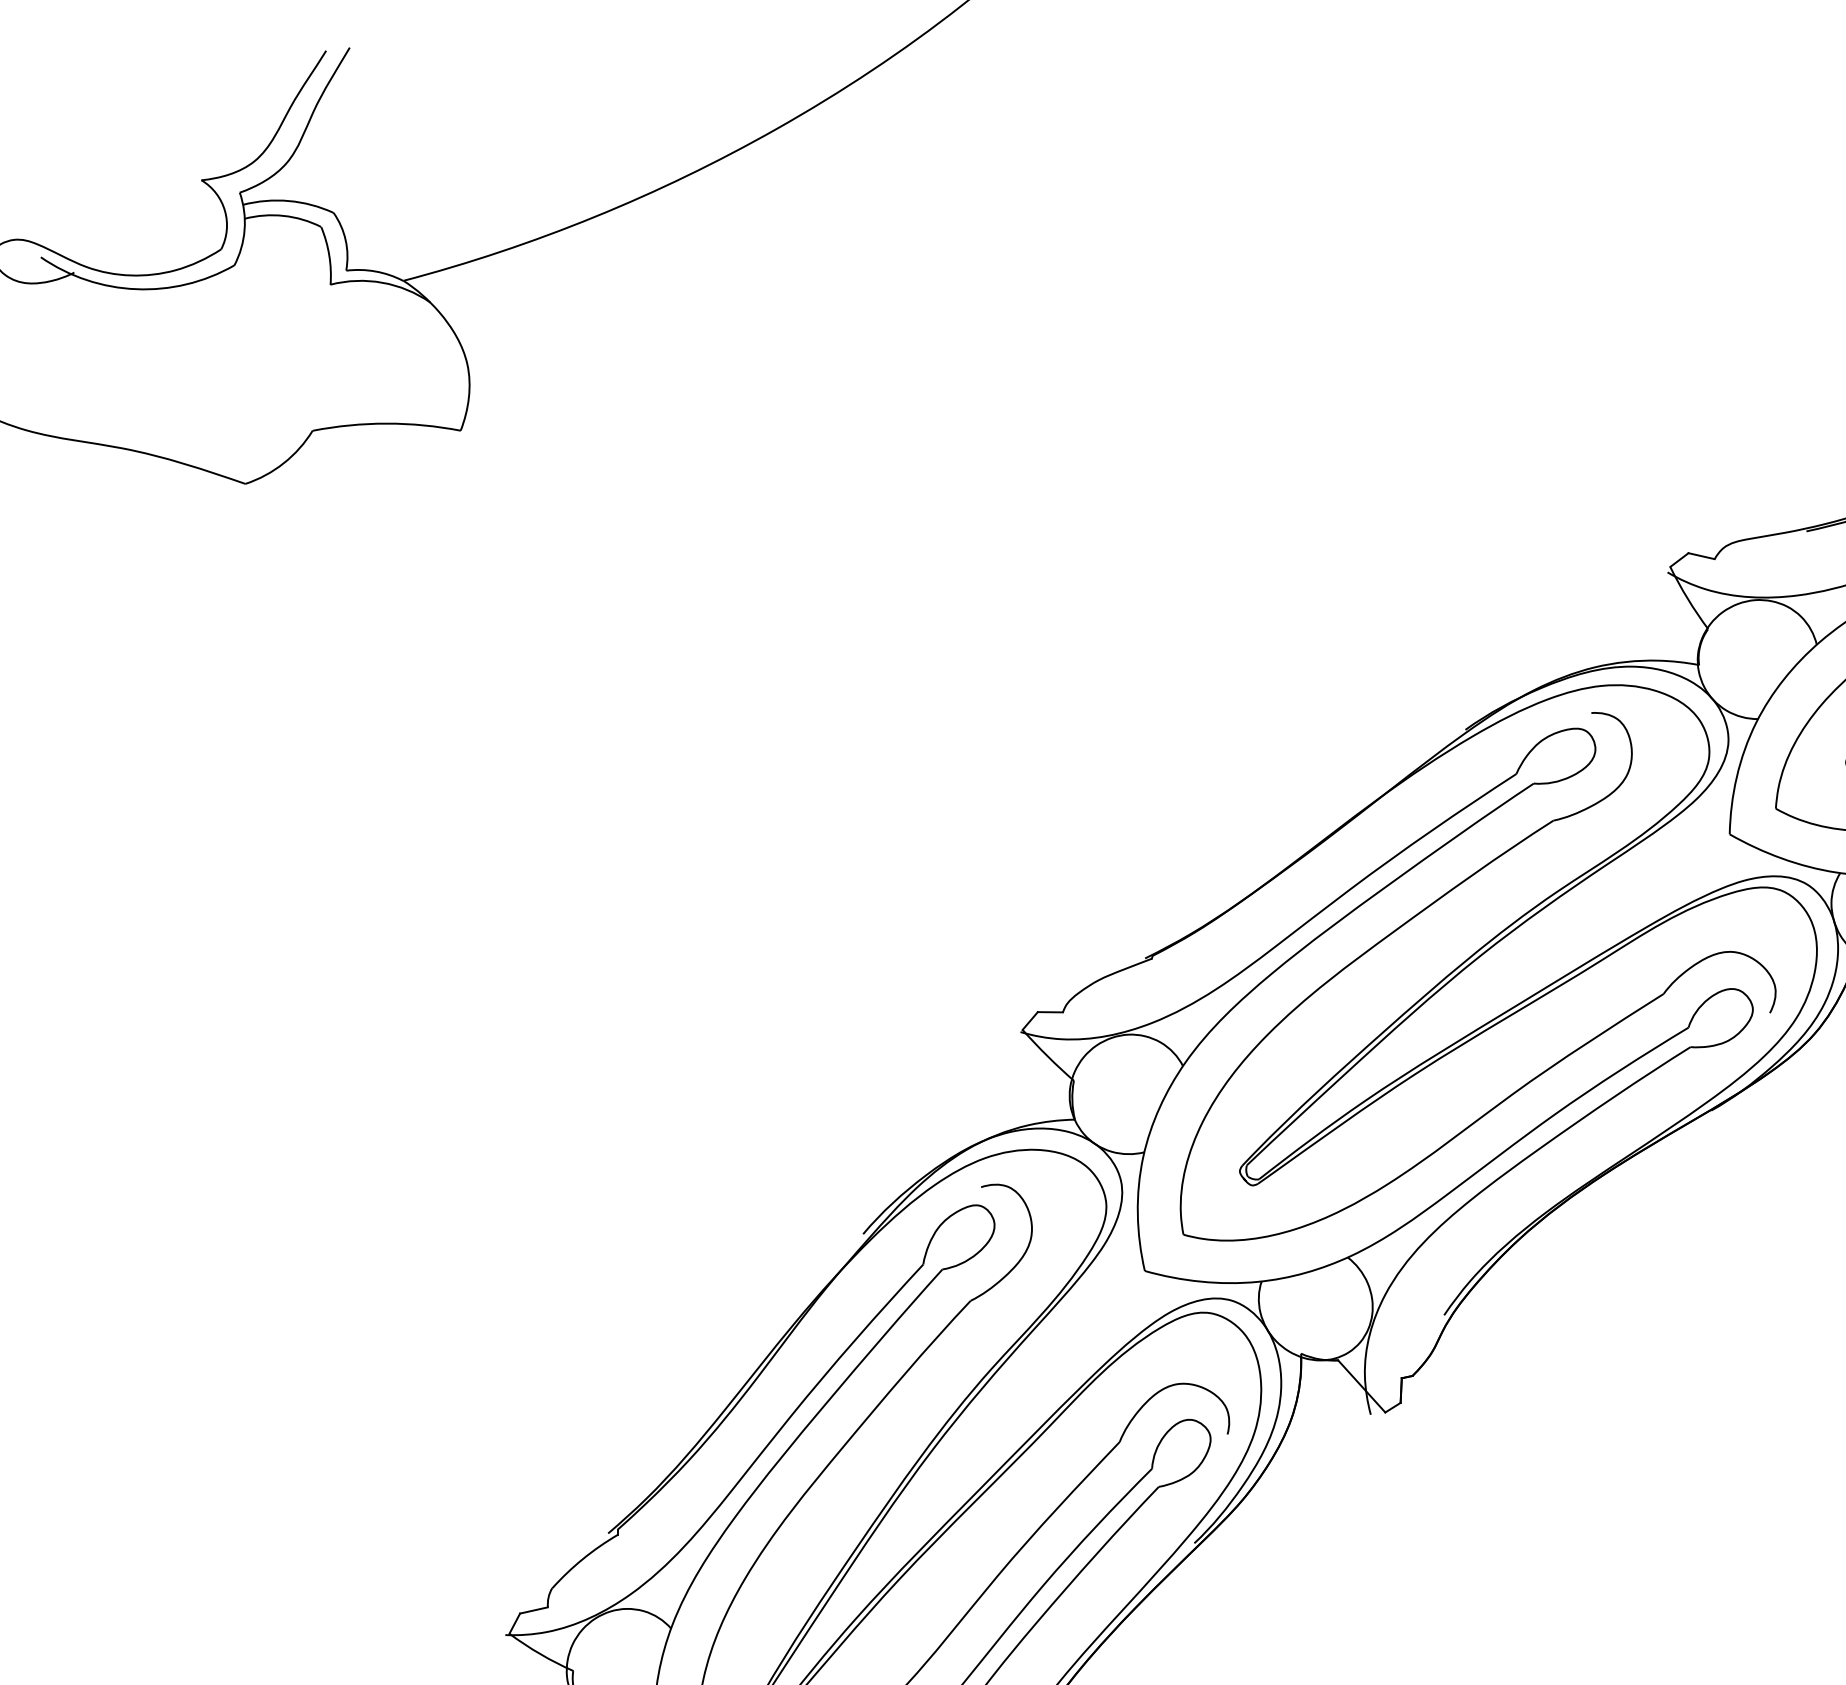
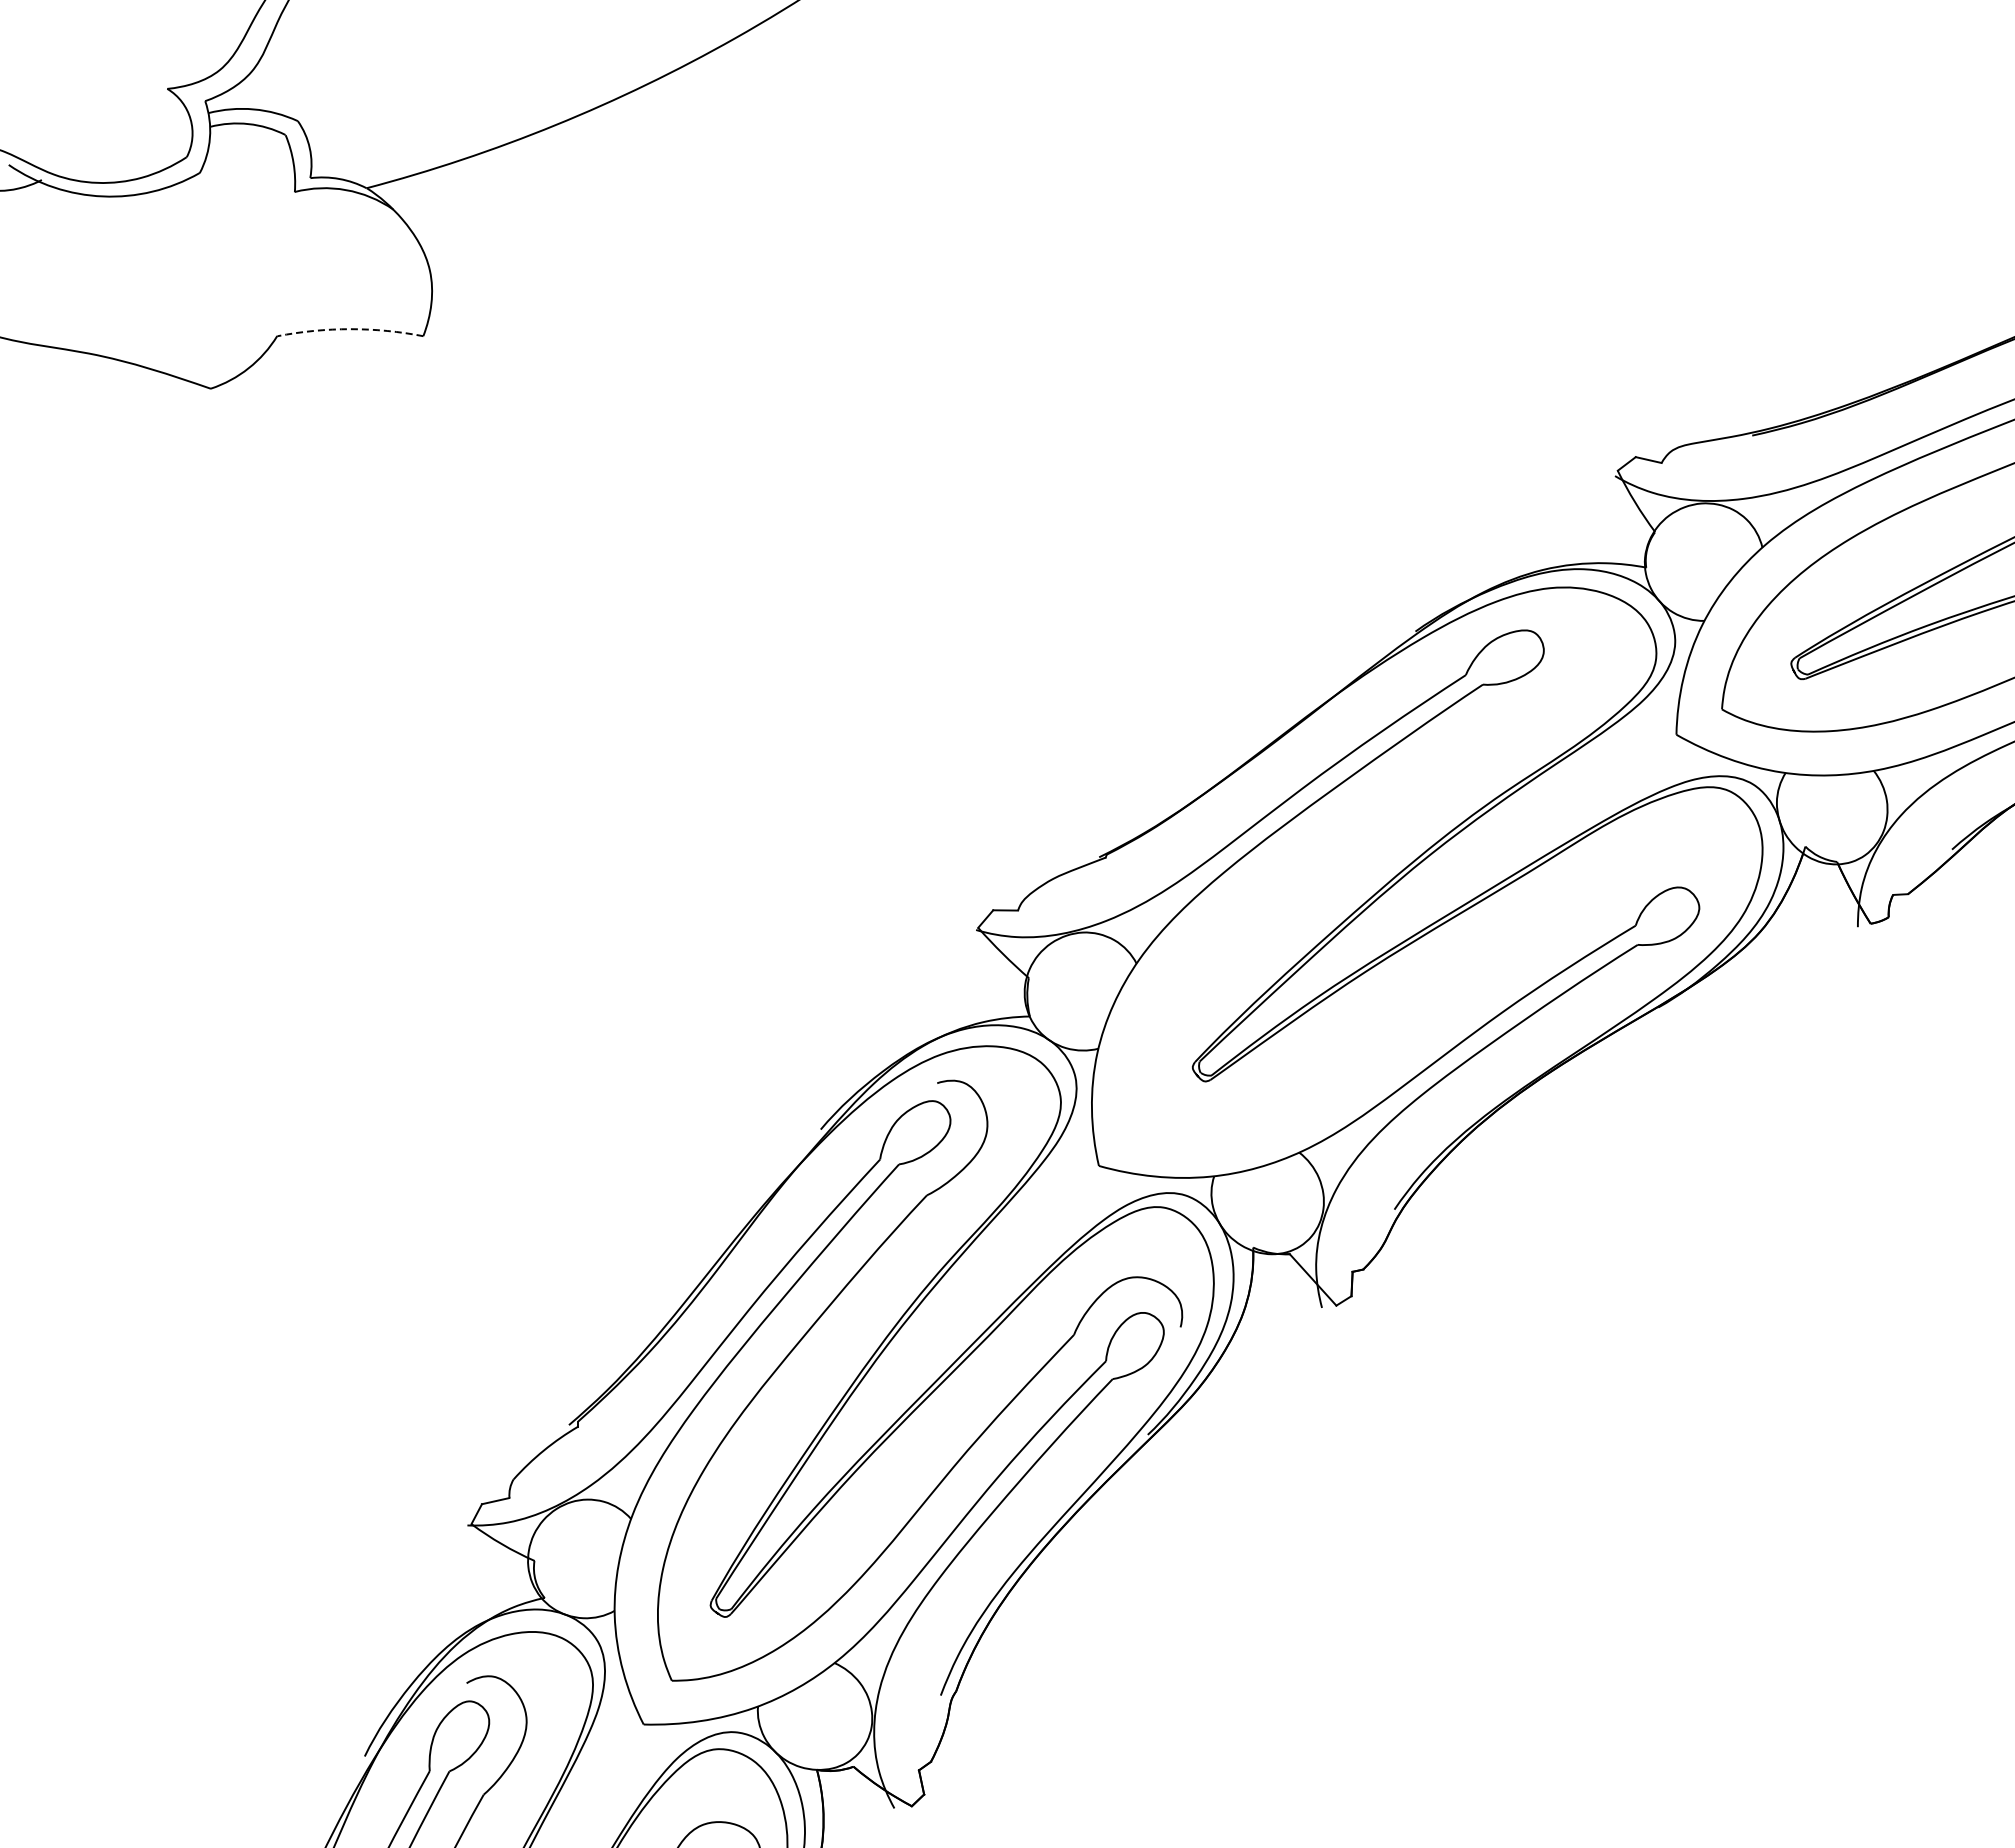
arc: (386, 423) -> (350, 329), solid -> dashed
part: (1425, 910) -> (1376, 809), removed

